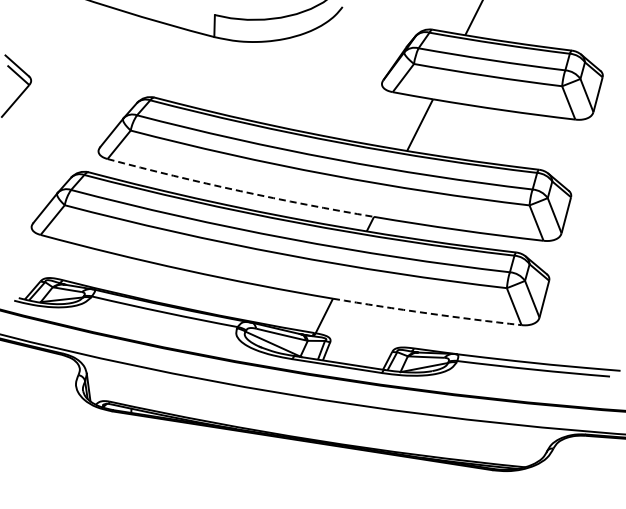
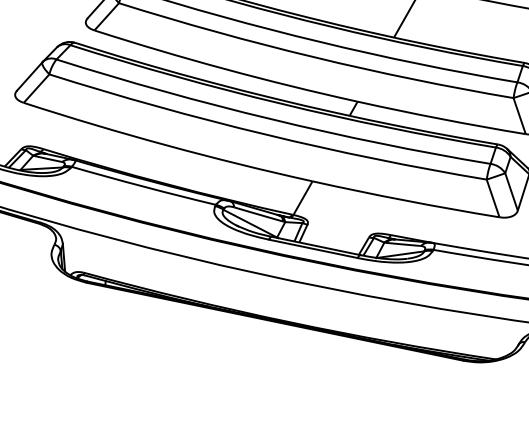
arc: (240, 191) -> (225, 69), dashed -> solid
arc: (427, 313) -> (406, 200), dashed -> solid

